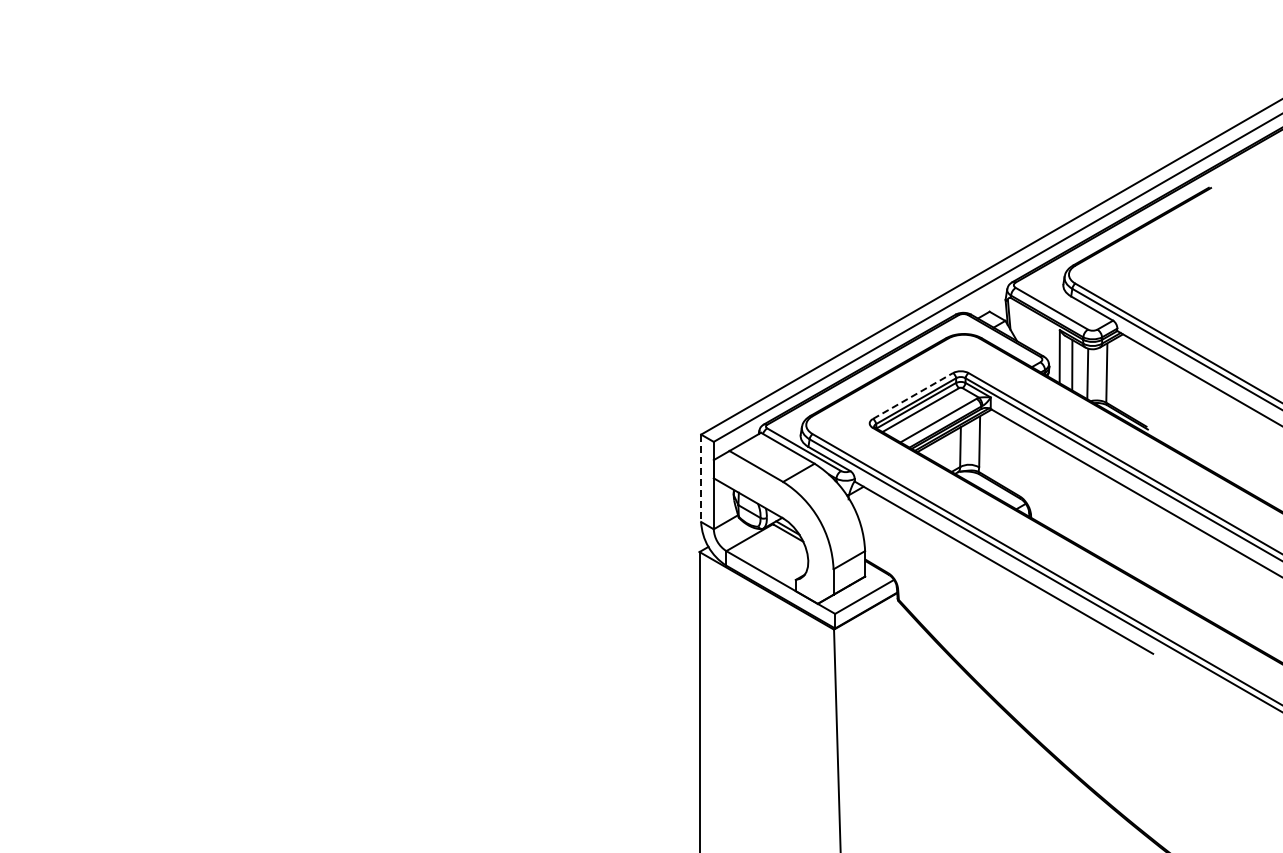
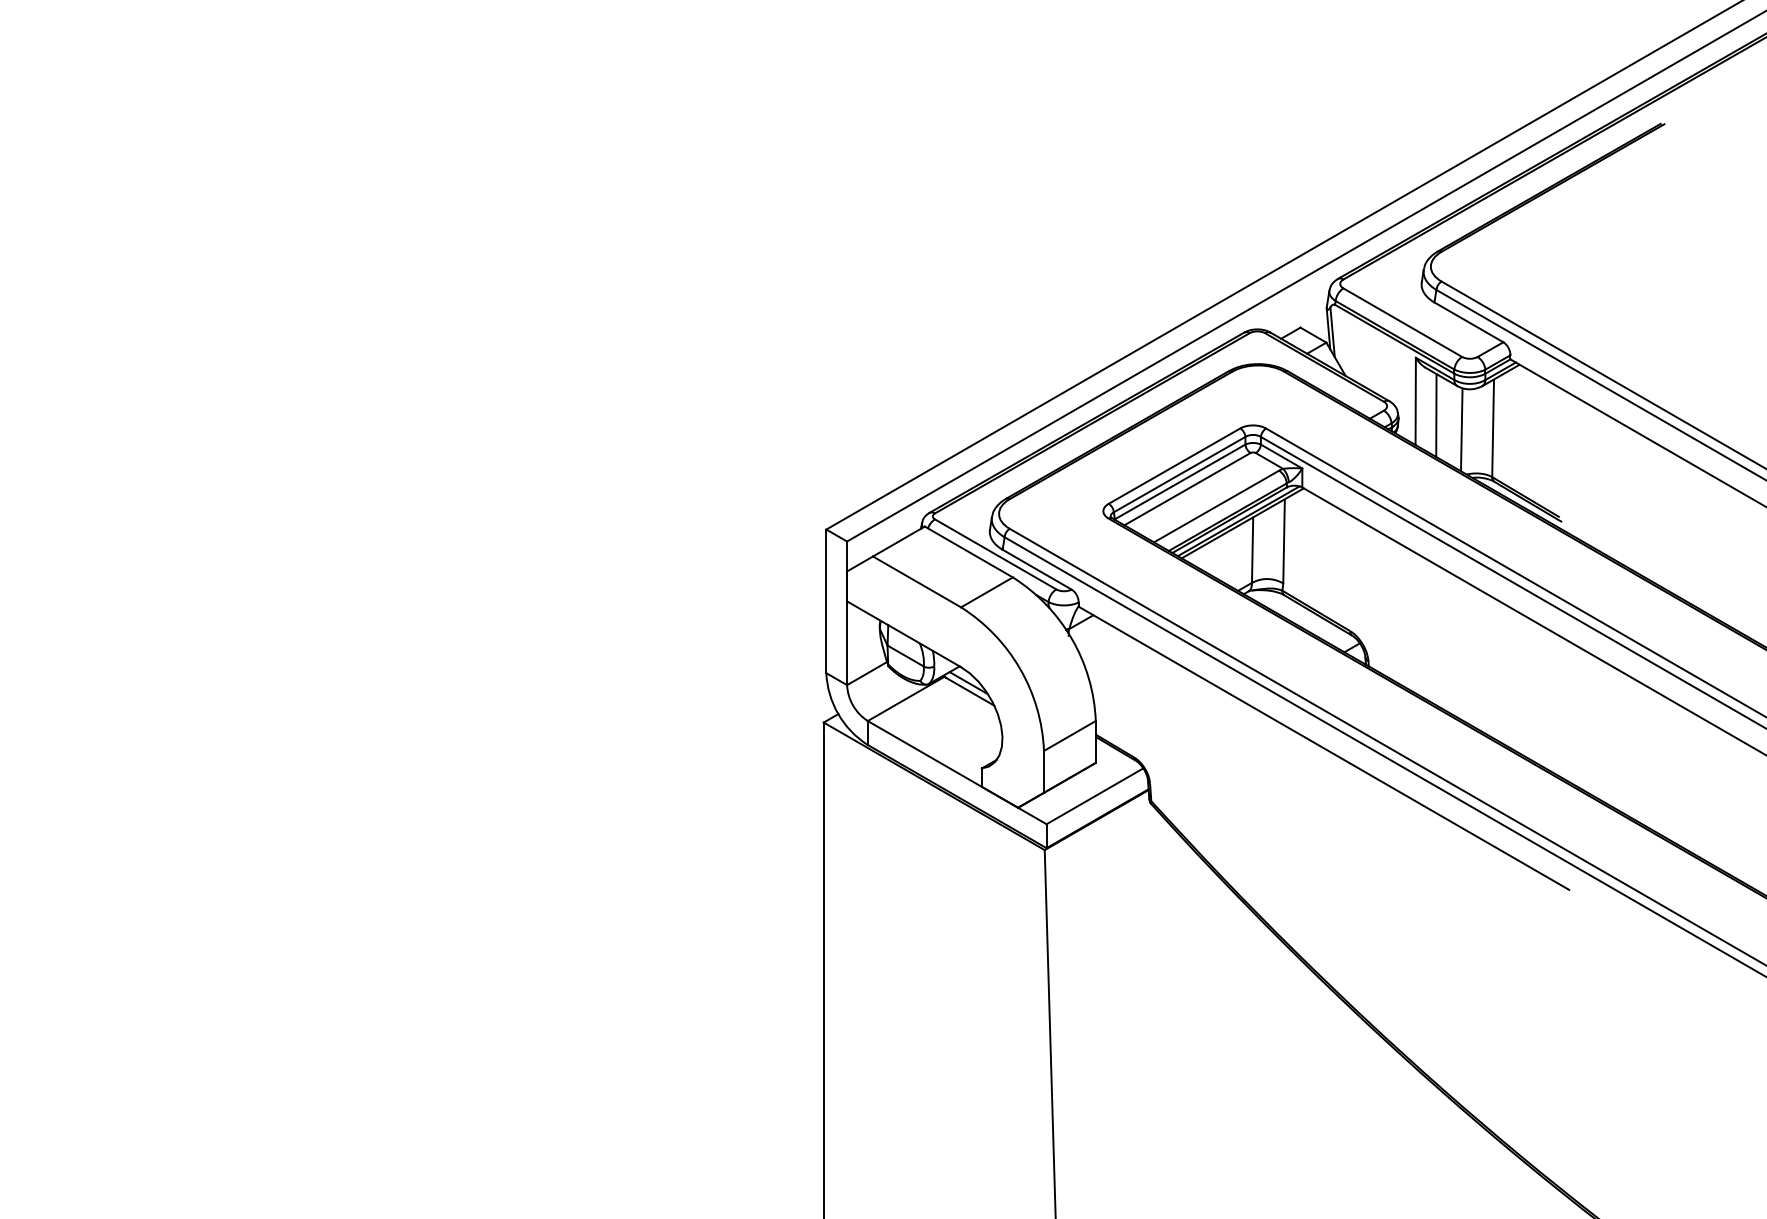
line: (913, 395) -> (1175, 465), dashed -> solid
line: (701, 478) -> (826, 601), dashed -> solid

